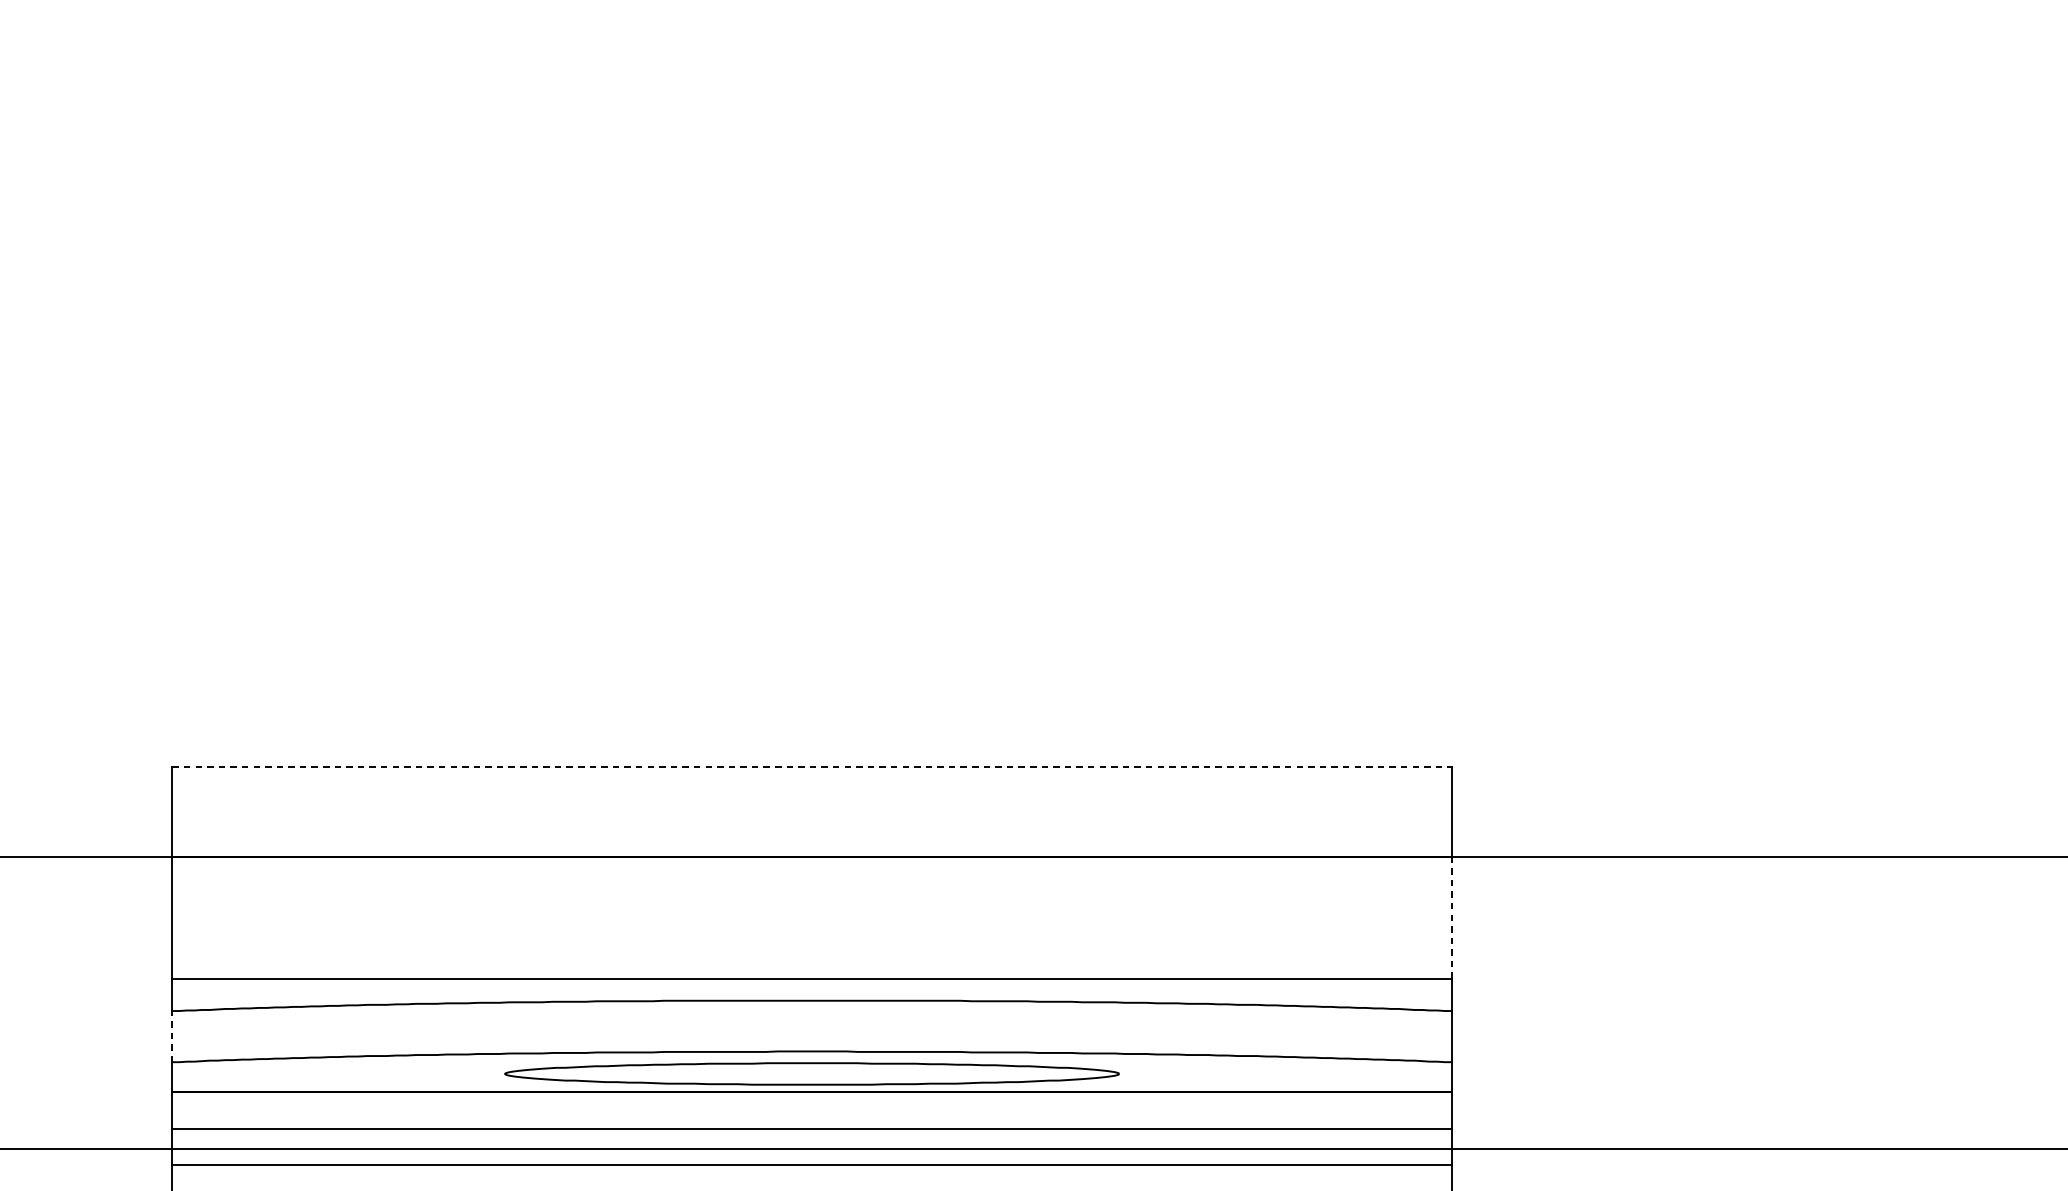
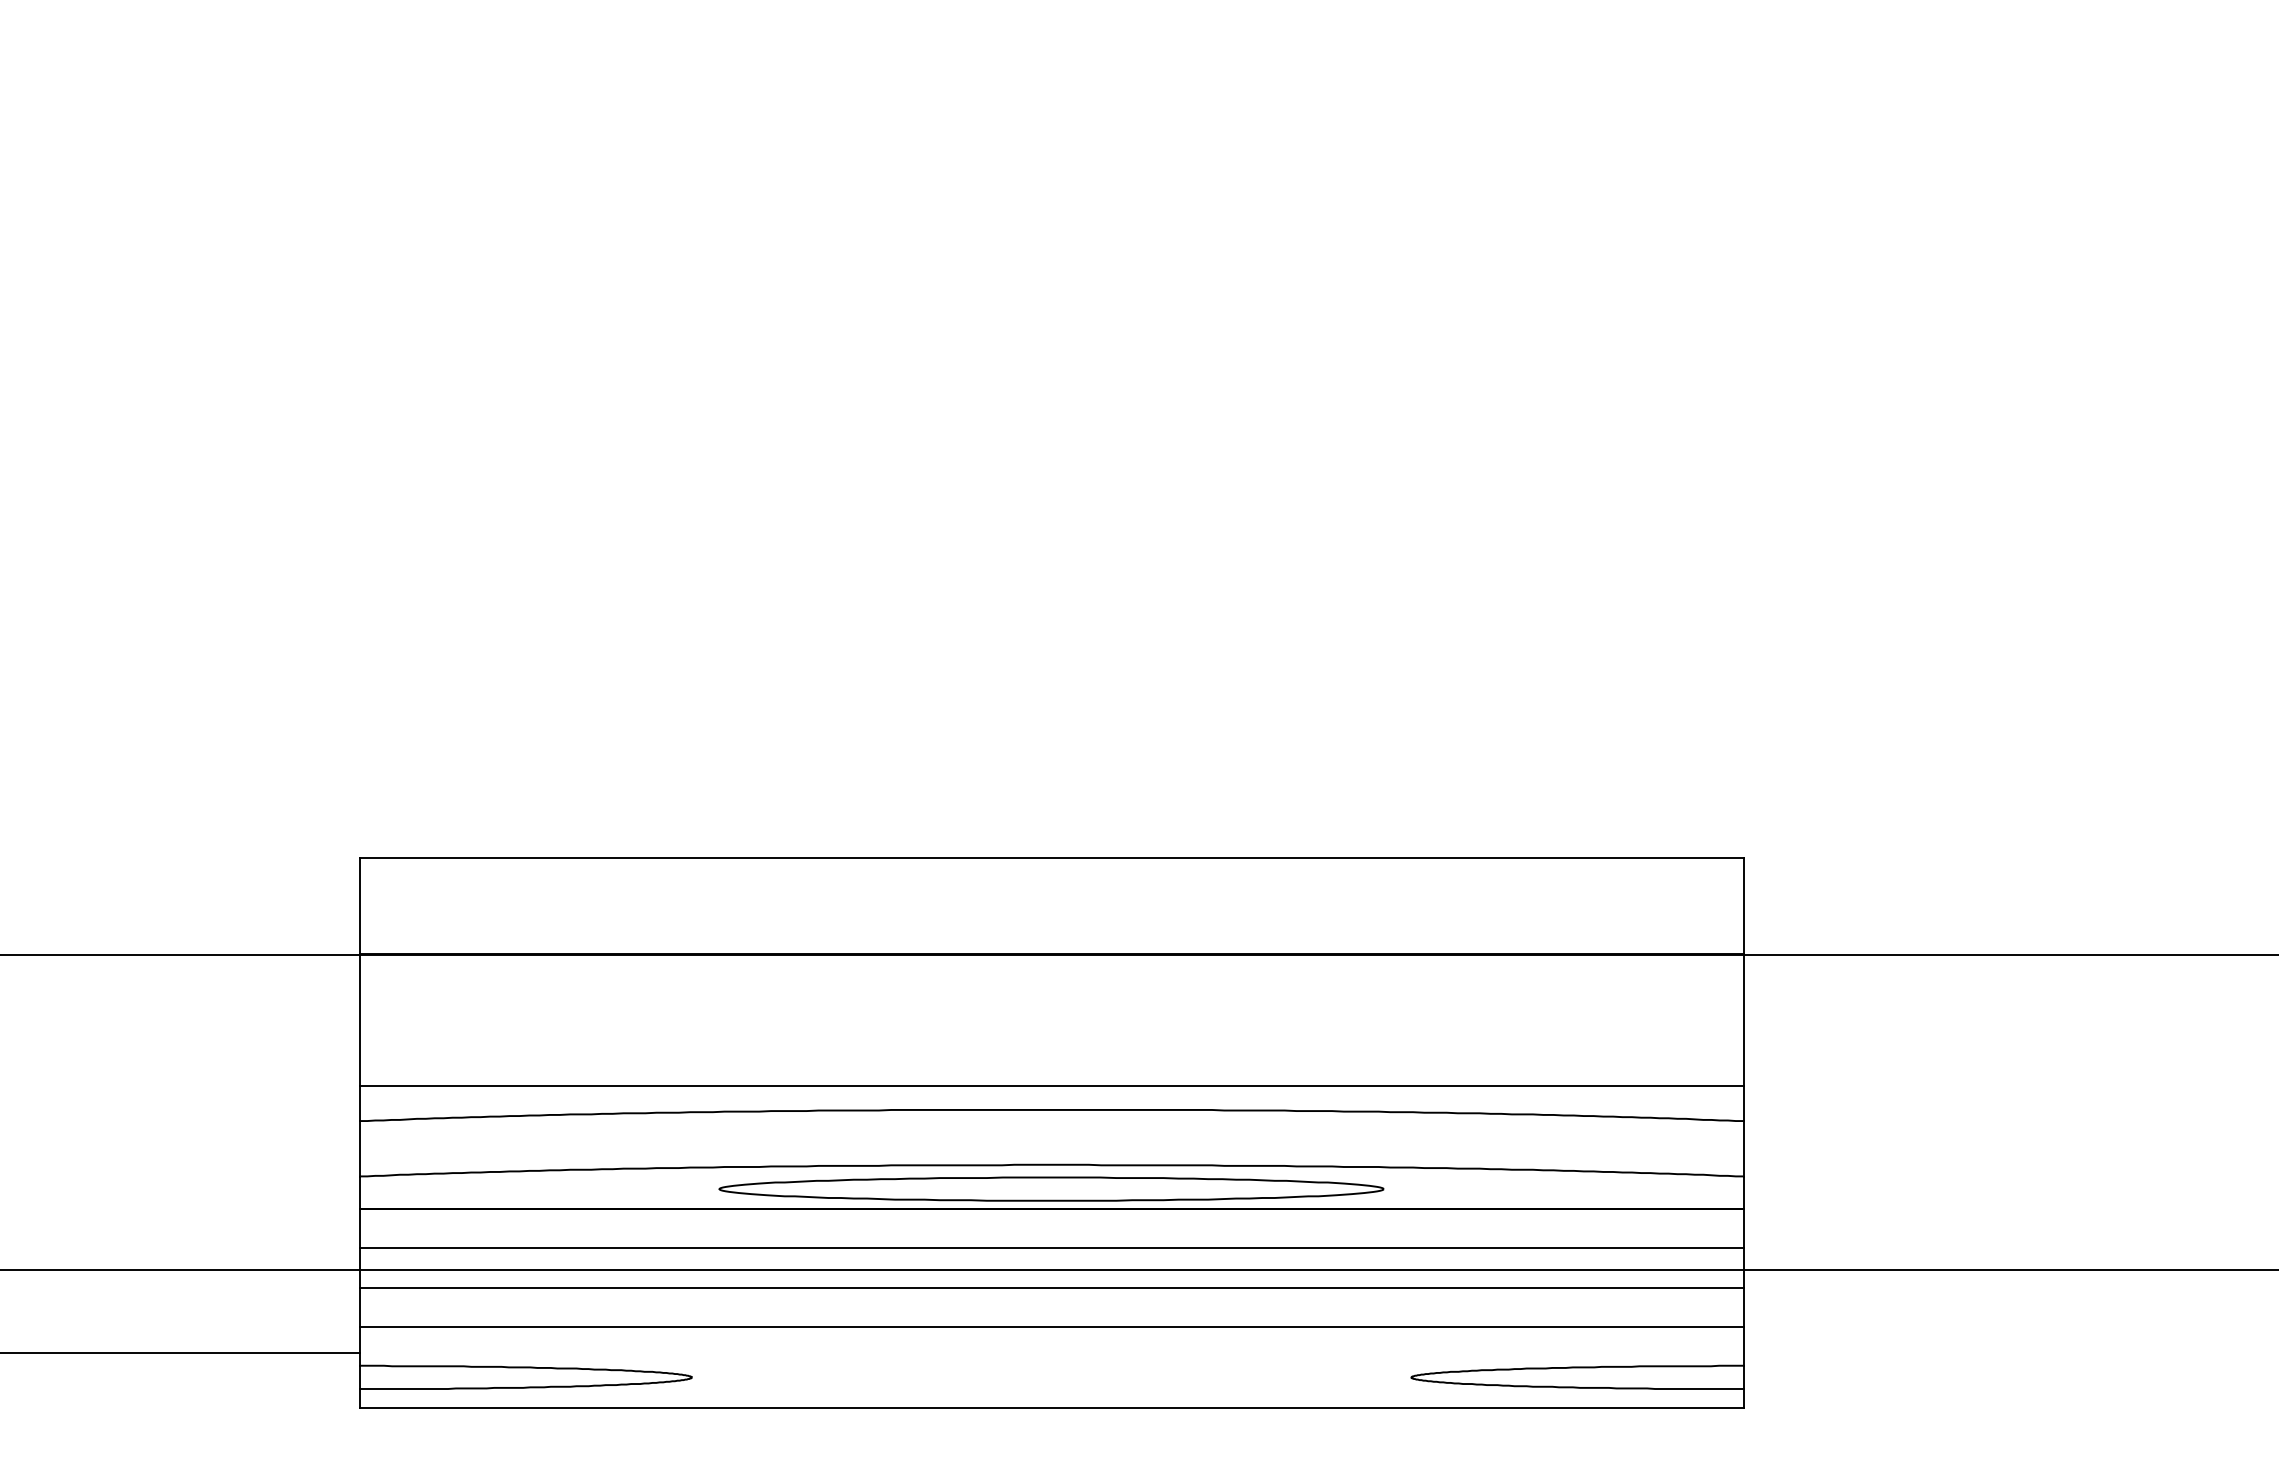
line: (812, 767) -> (1052, 857), dashed -> solid
line: (1451, 917) -> (1743, 1019), dashed -> solid
line: (172, 1036) -> (359, 1148), dashed -> solid

